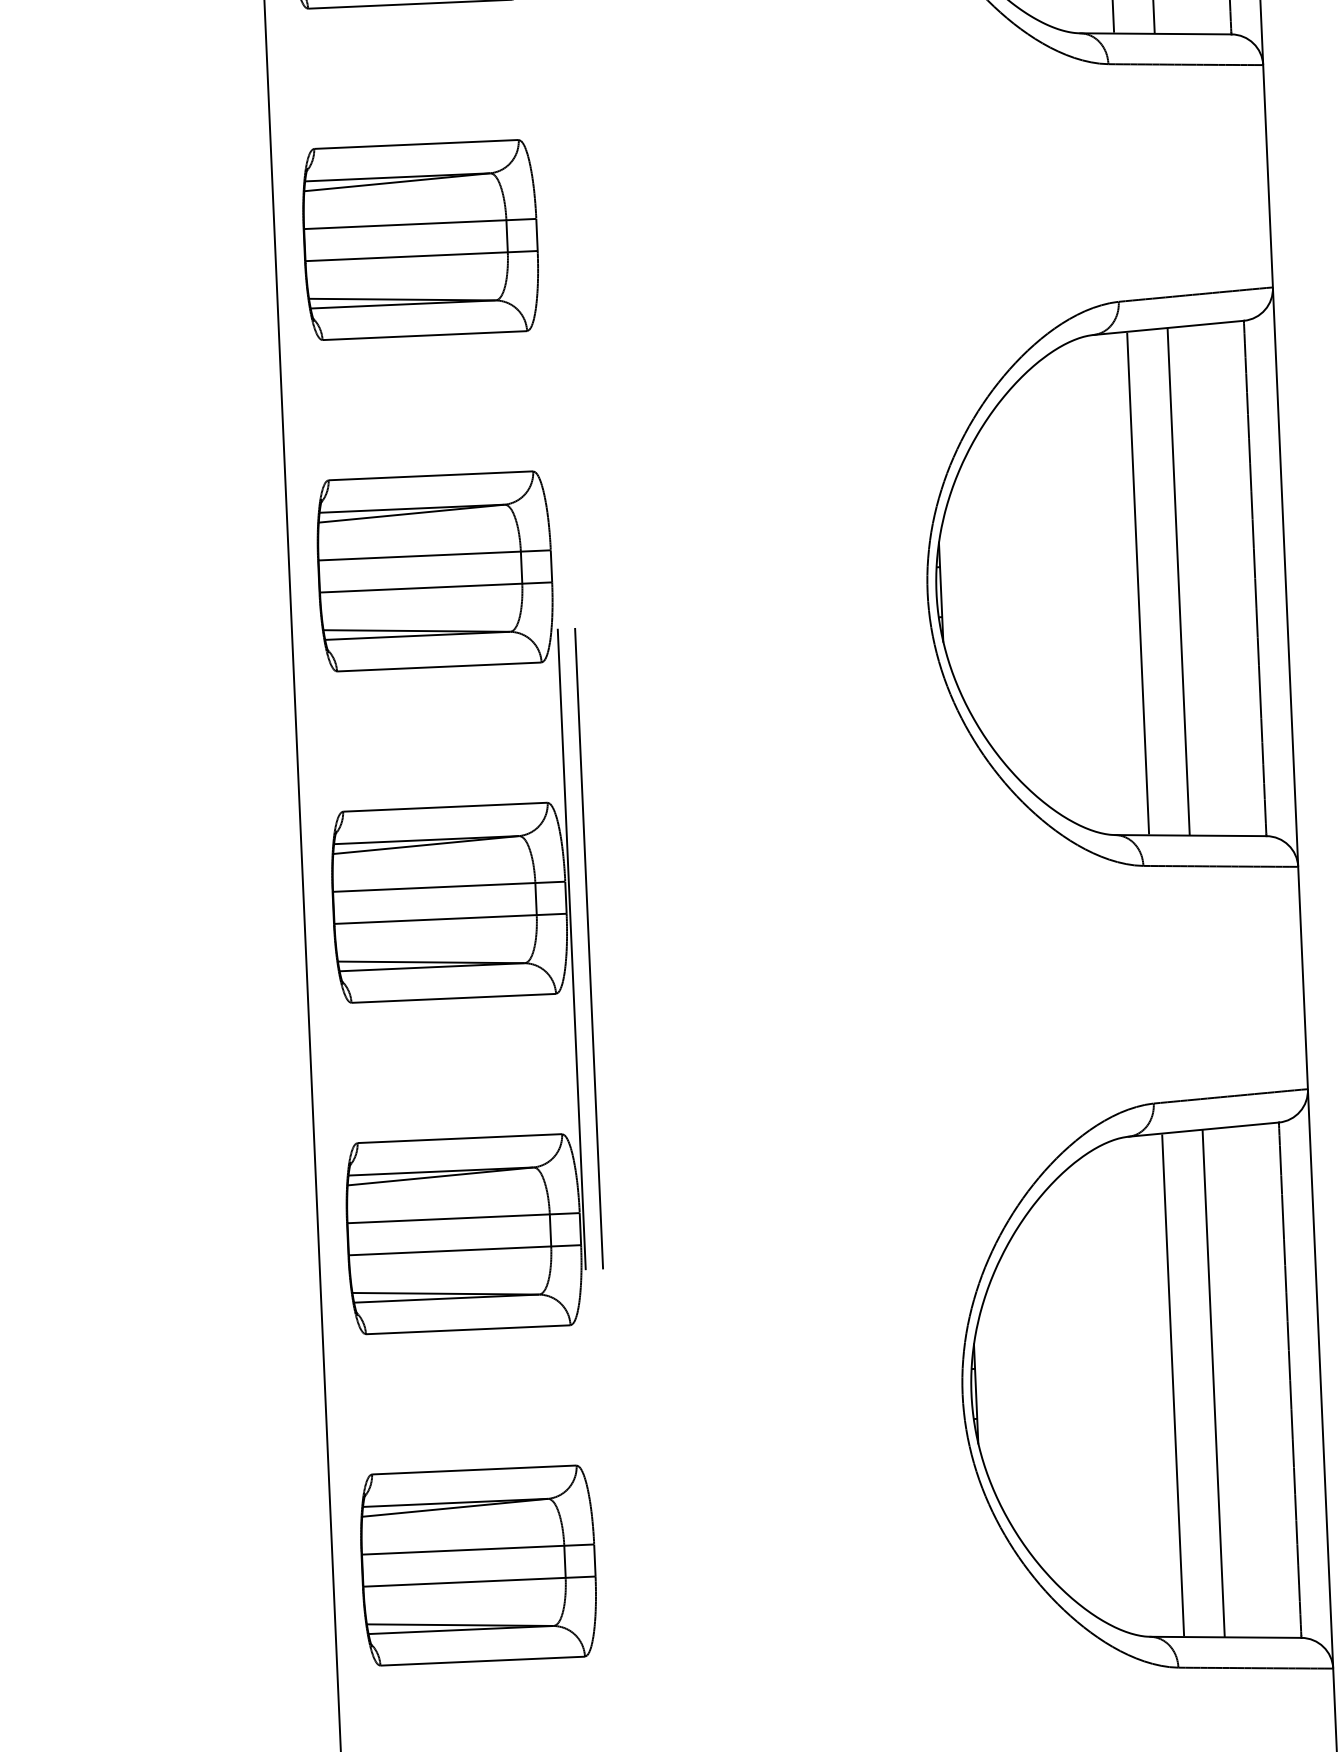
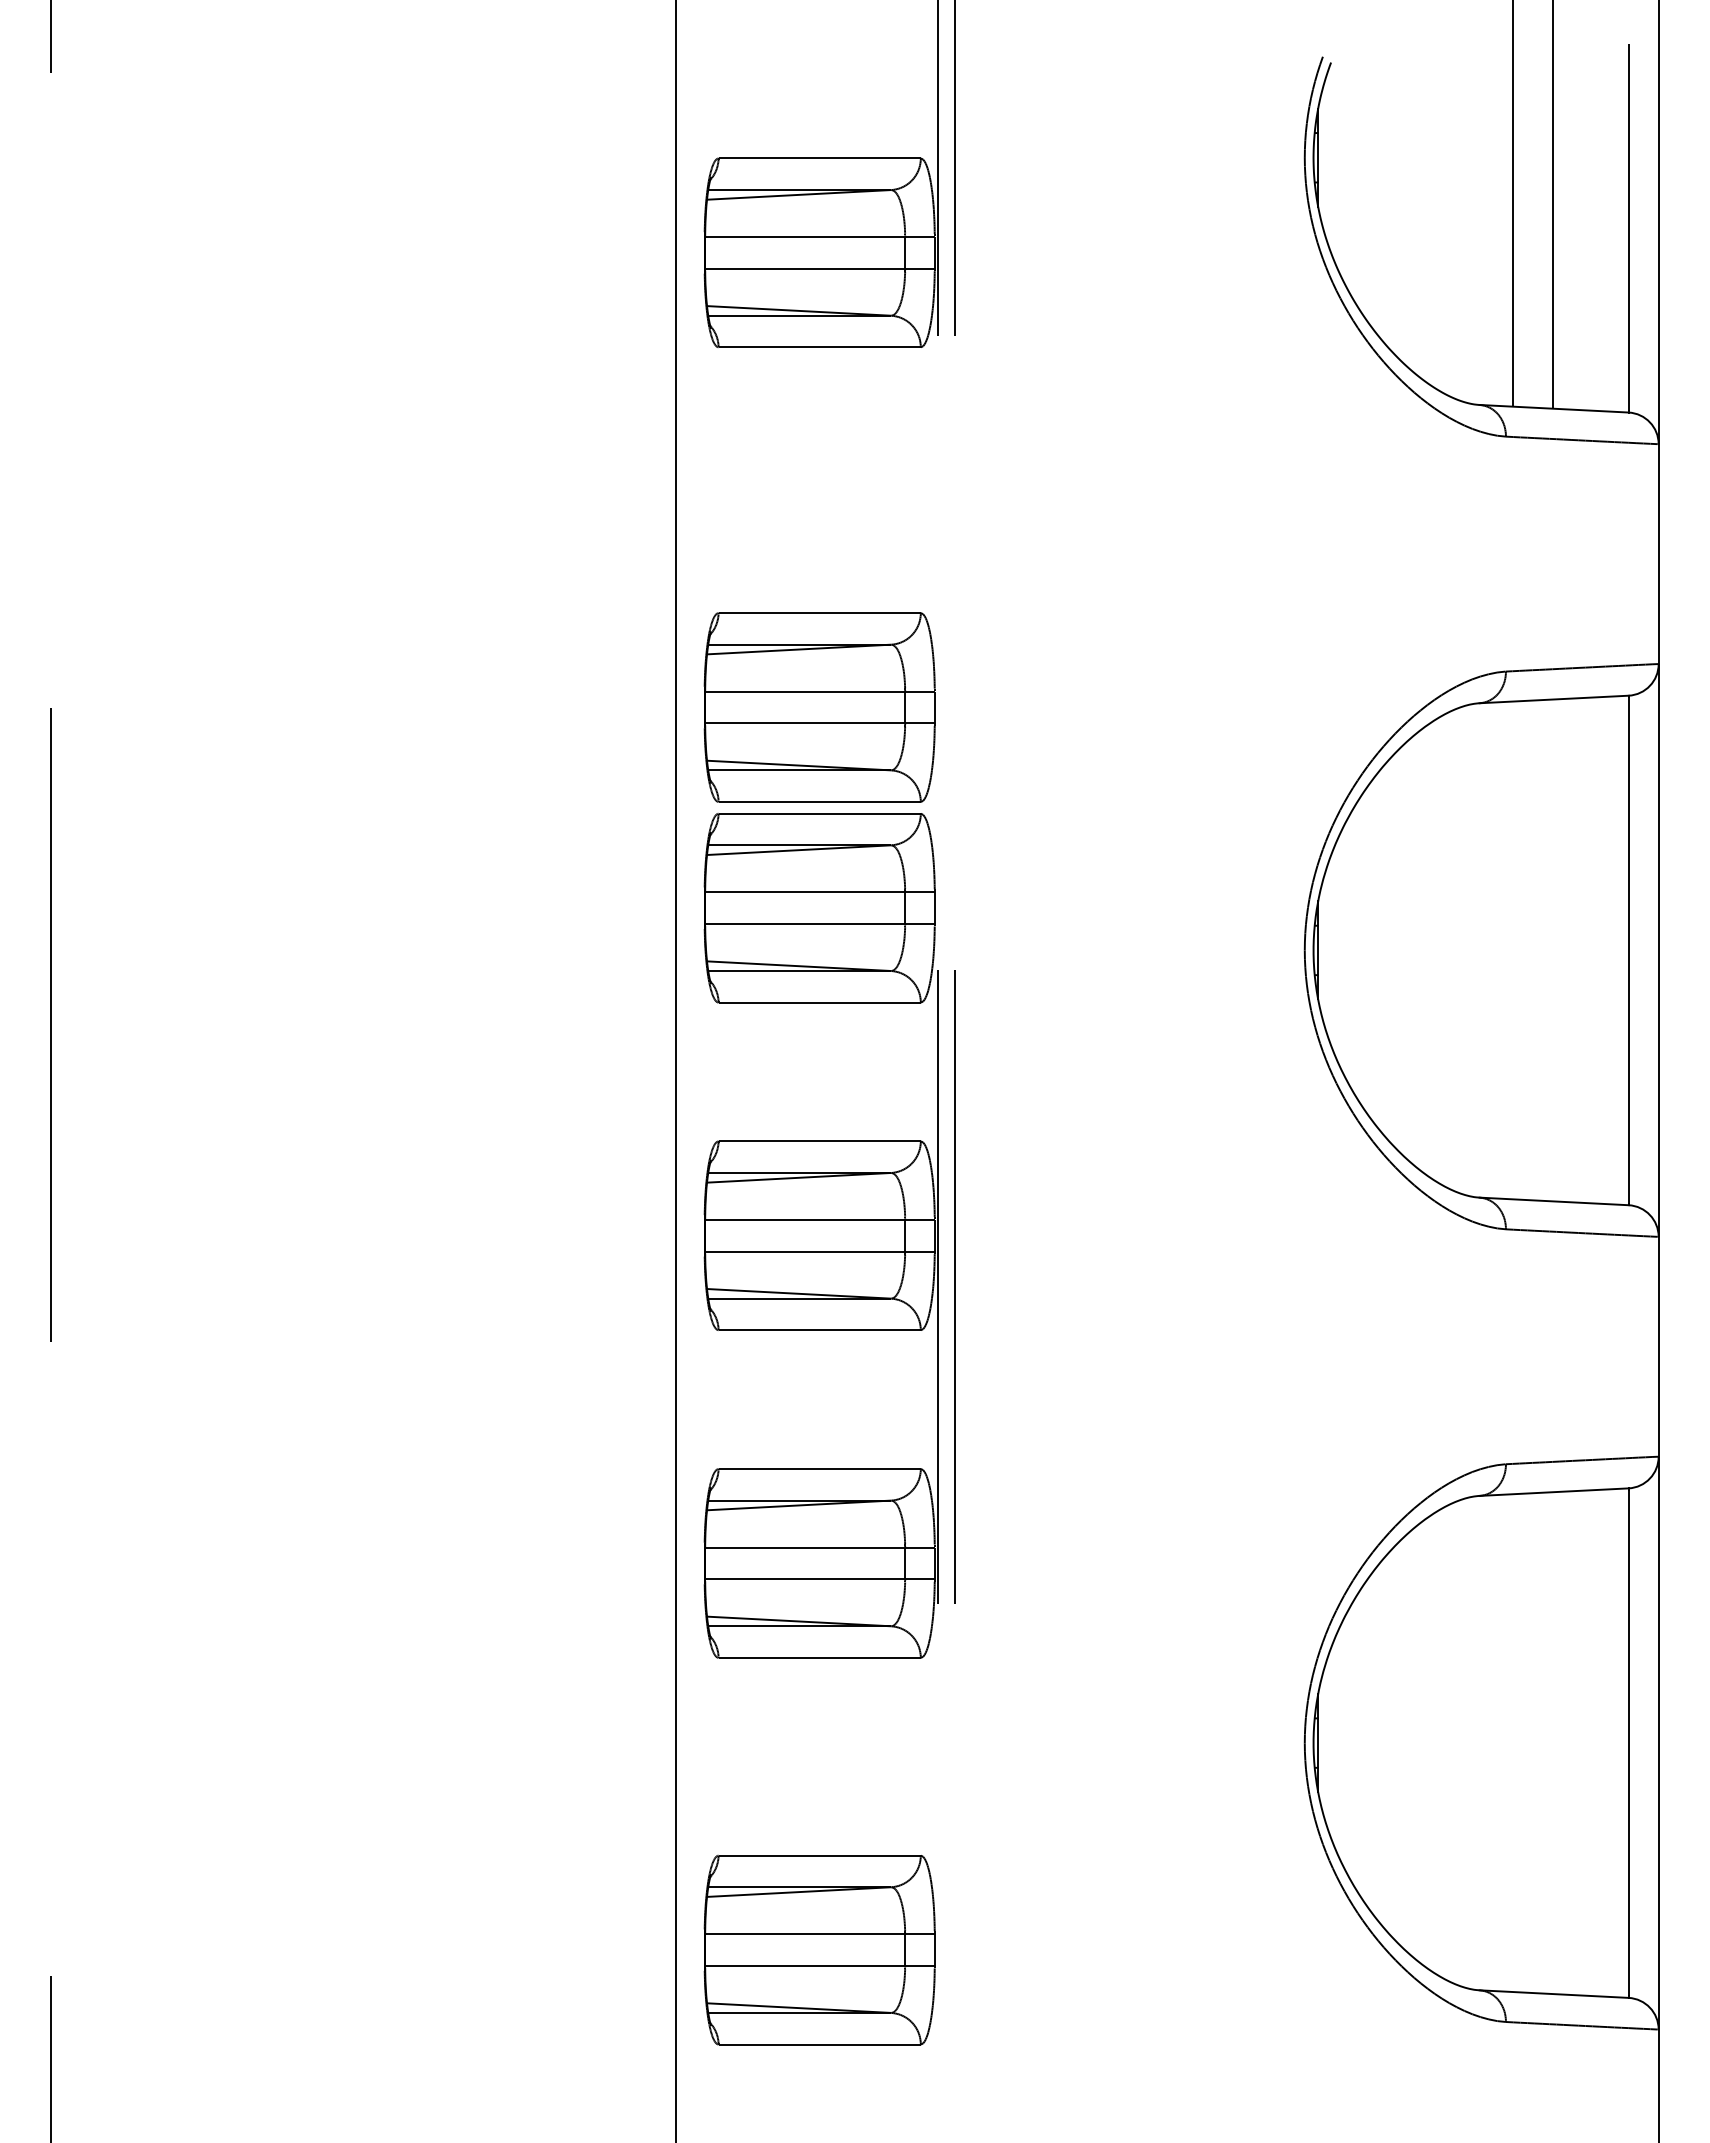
part: (420, 240) -> (819, 707), moved
line: (1178, 581) -> (1552, 950), removed
line: (1137, 583) -> (1512, 950), removed
line: (1213, 1383) -> (1552, 1743), removed
line: (1172, 1385) -> (1512, 1743), removed
part: (478, 1564) -> (819, 1949), moved

